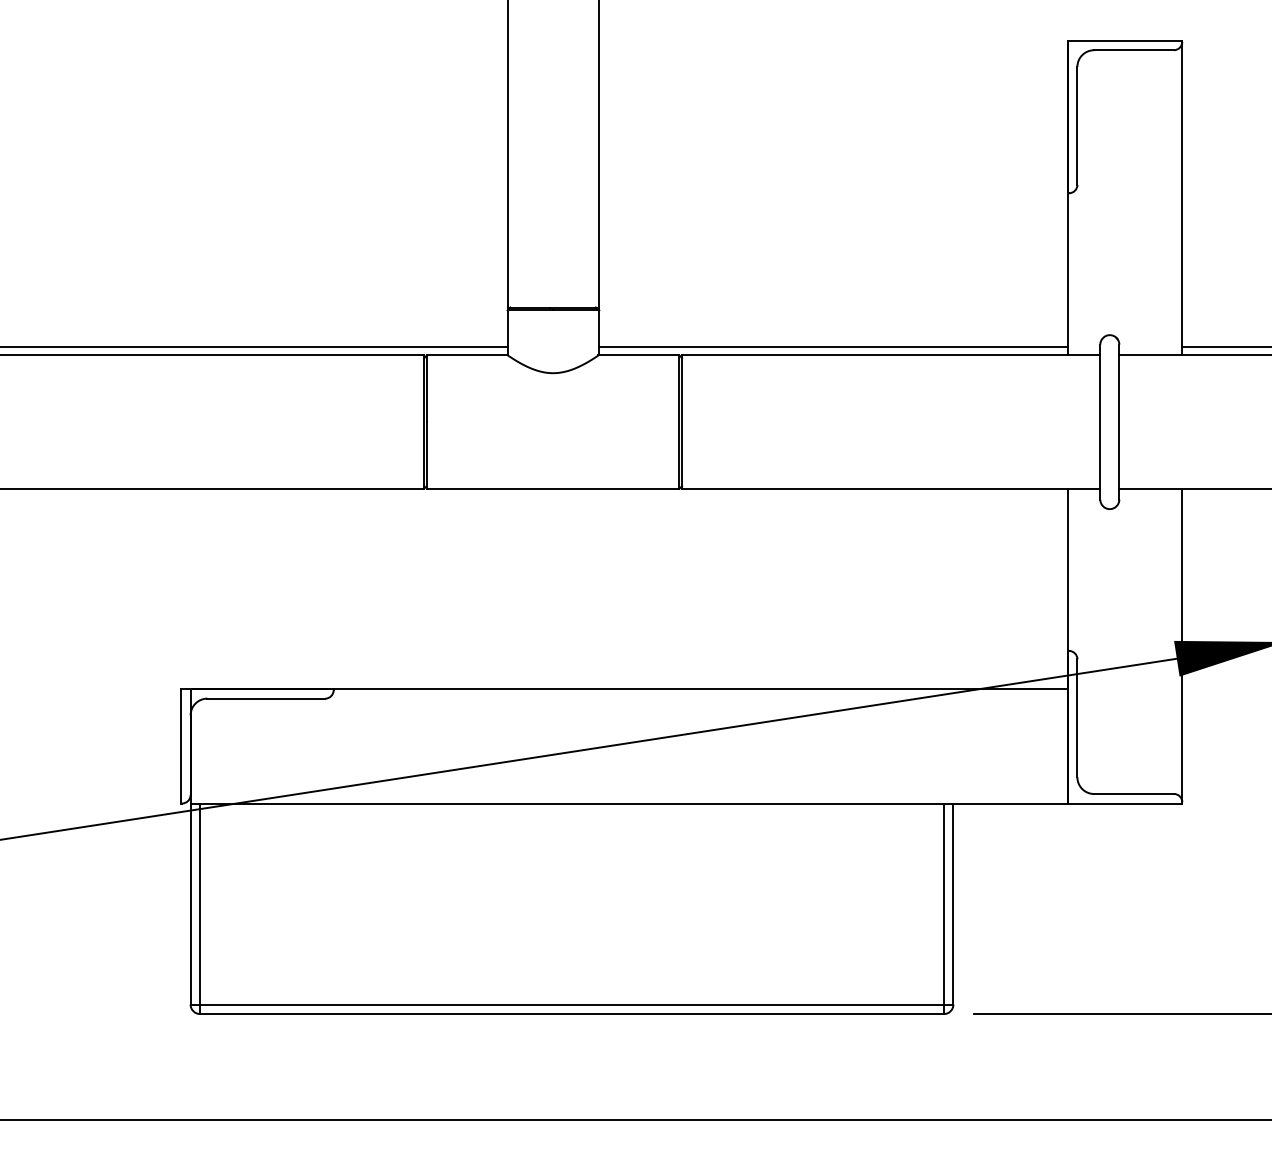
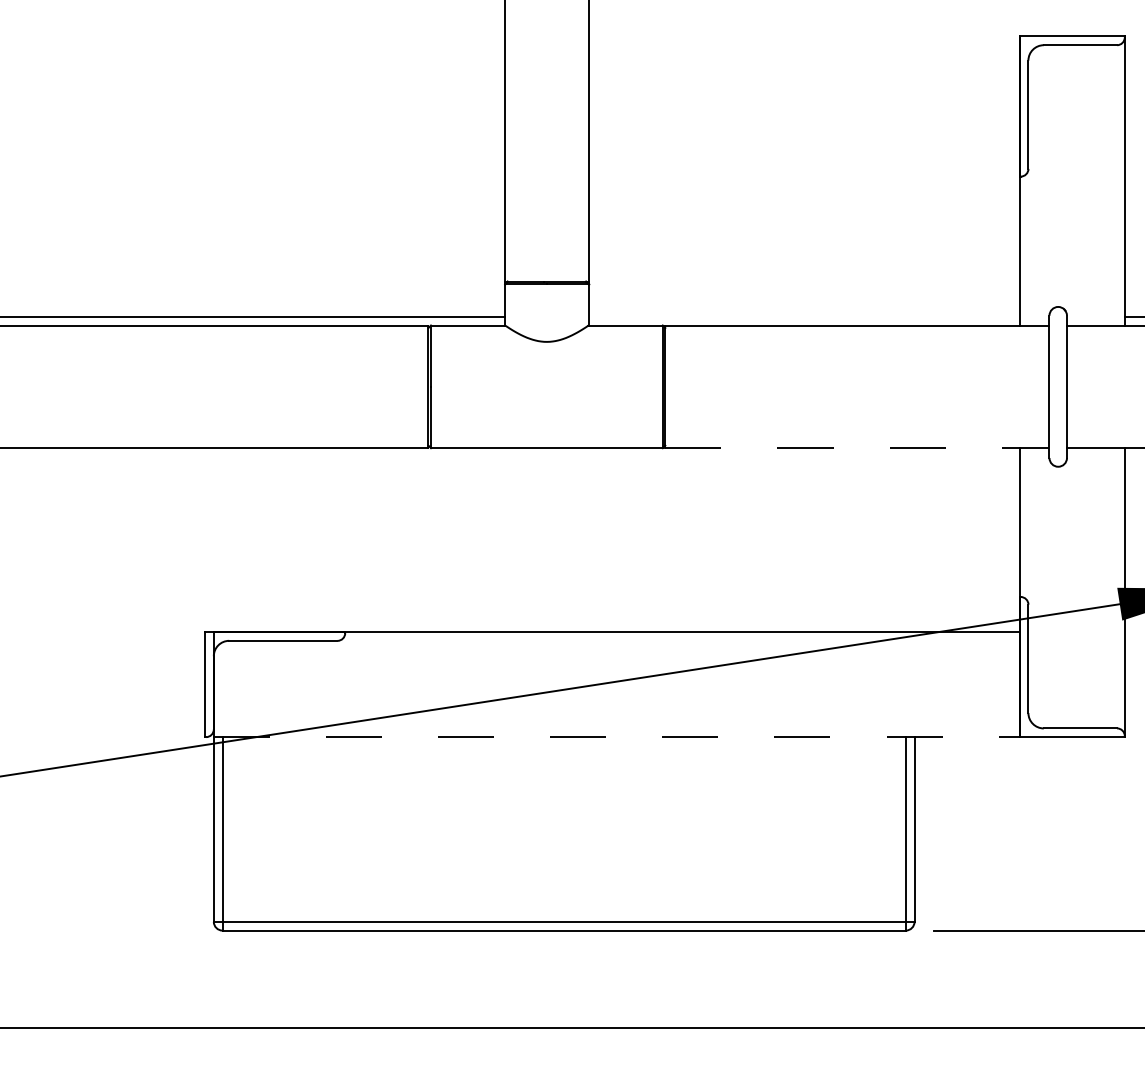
line: (832, 346) -> (803, 317), removed
line: (891, 488) -> (857, 447), solid -> dashed
line: (629, 803) -> (616, 737), solid -> dashed

